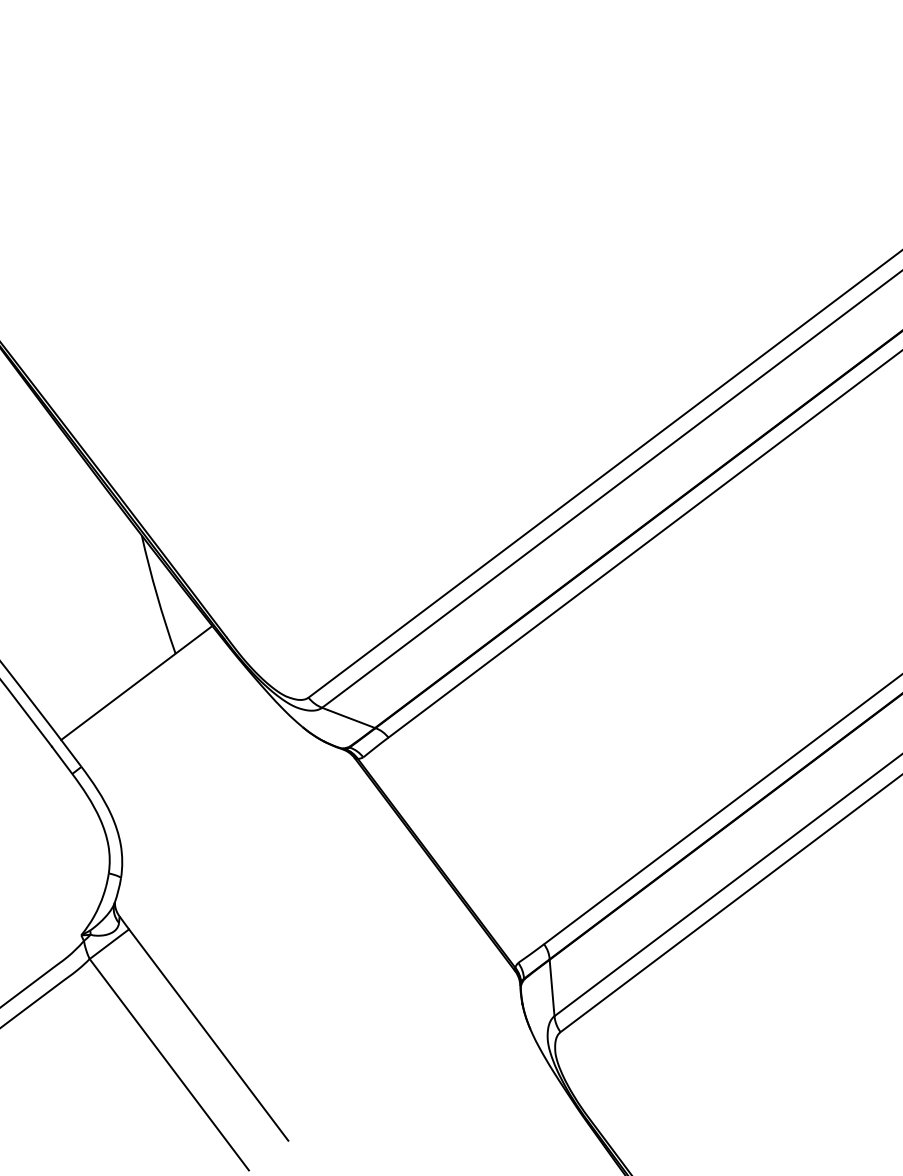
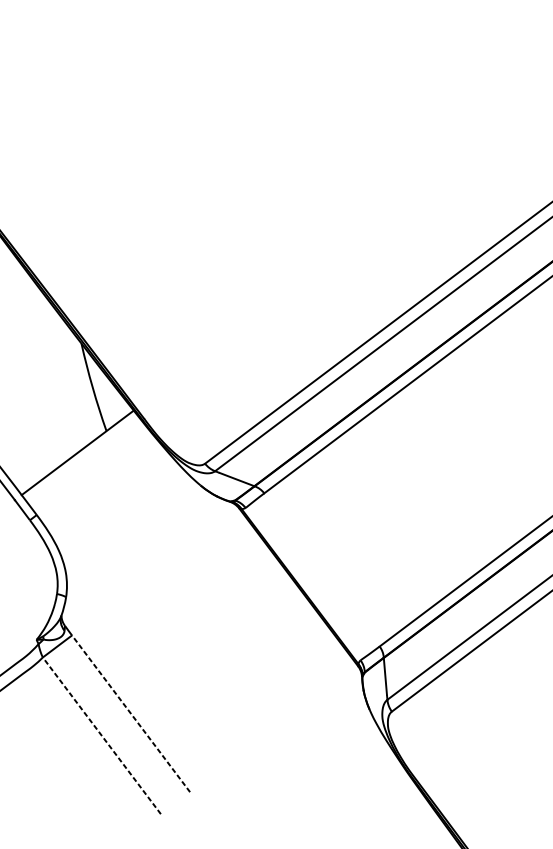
line: (208, 1034) -> (130, 713), solid -> dashed
line: (169, 1064) -> (102, 735), solid -> dashed

